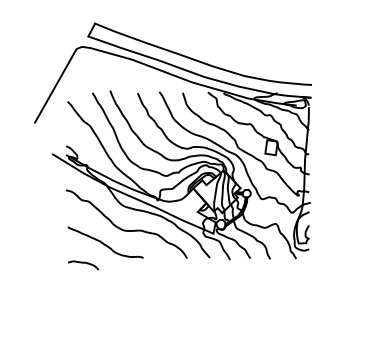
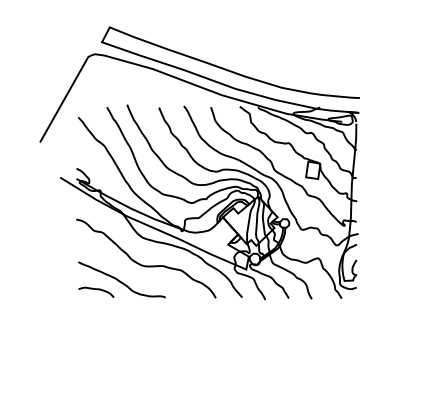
curve: (83, 263) -> (96, 290), moved

